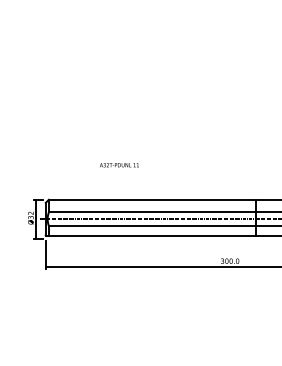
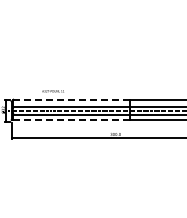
text: (118, 165) -> (52, 91), moved
line: (151, 199) -> (71, 99), solid -> dashed
line: (151, 236) -> (71, 120), solid -> dashed

